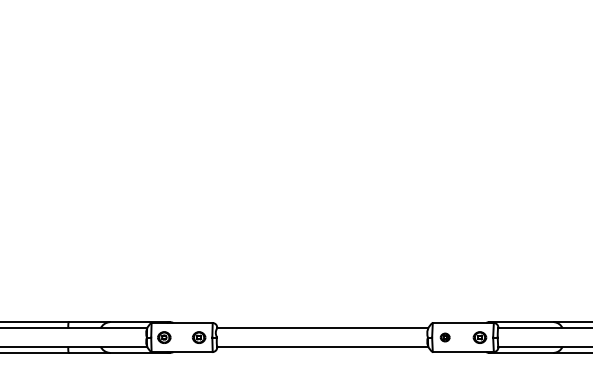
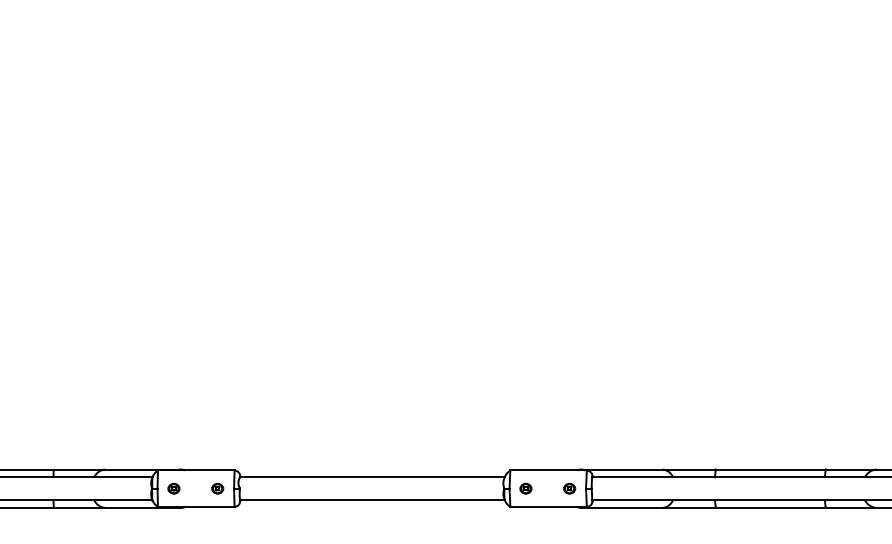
part: (163, 337) -> (173, 488), size x0.71
part: (199, 337) -> (217, 488), size x0.71
part: (479, 337) -> (569, 488), size x0.71

